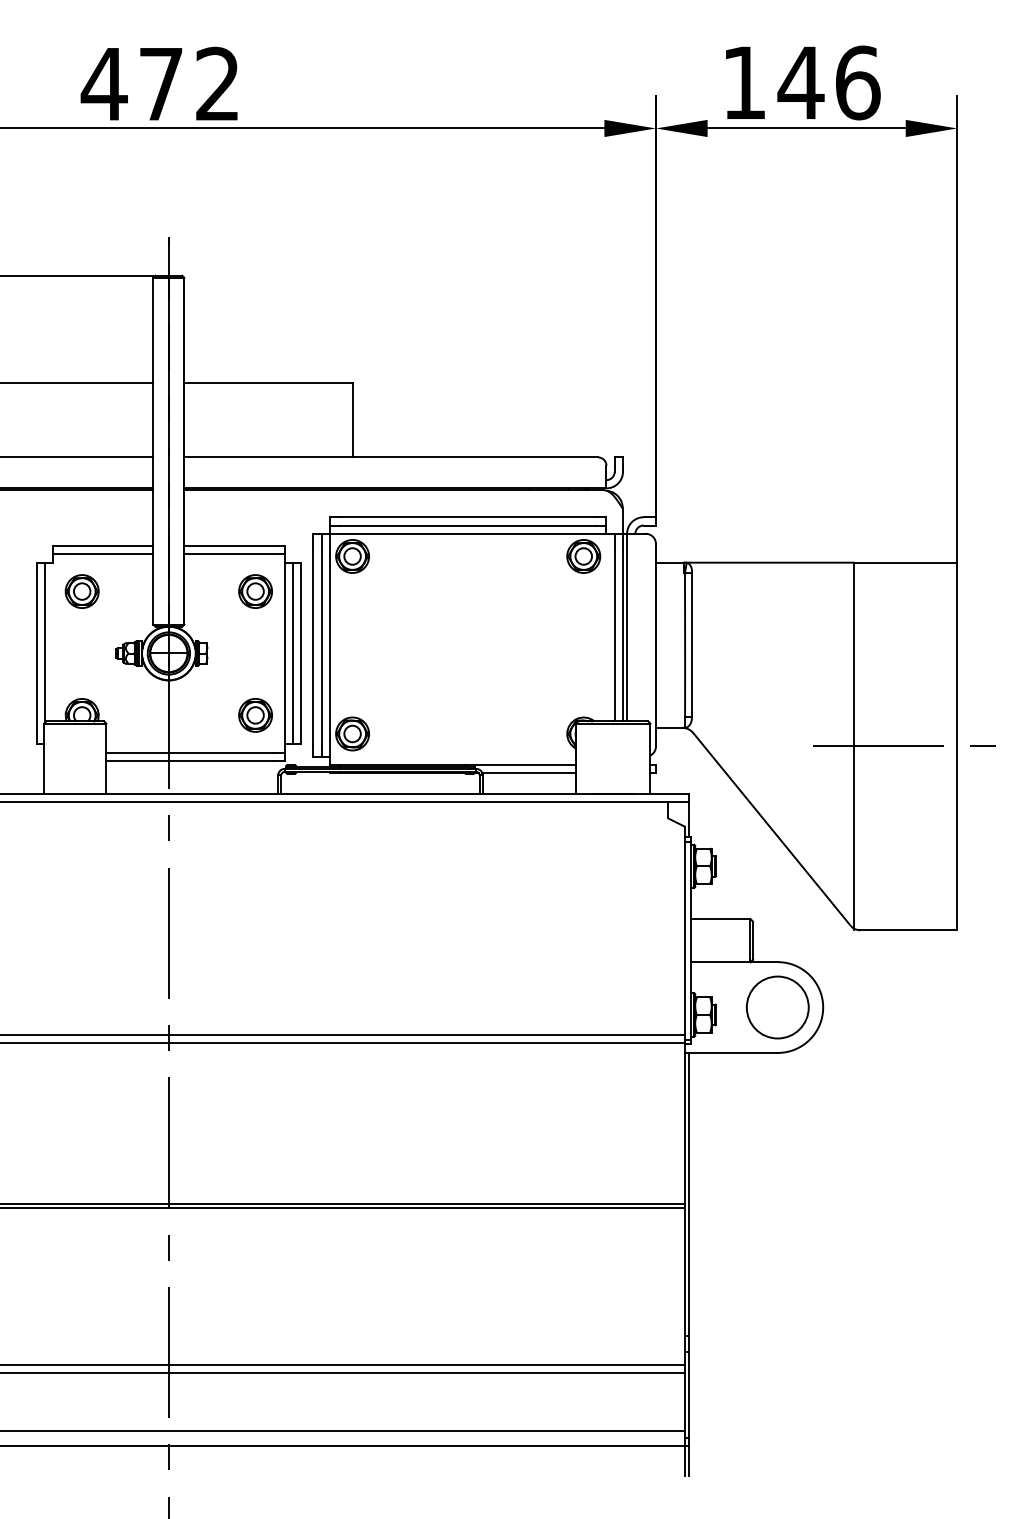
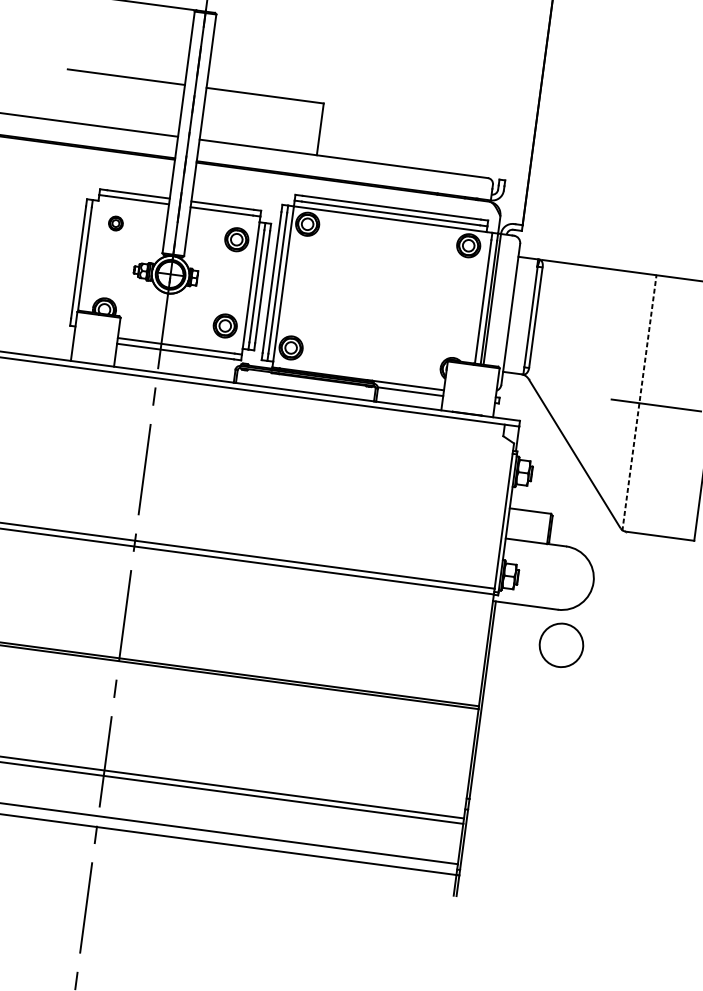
part: (81, 591) -> (115, 223), size x0.6
line: (854, 746) -> (639, 403), solid -> dashed
circle: (777, 1007) -> (561, 645), moved

